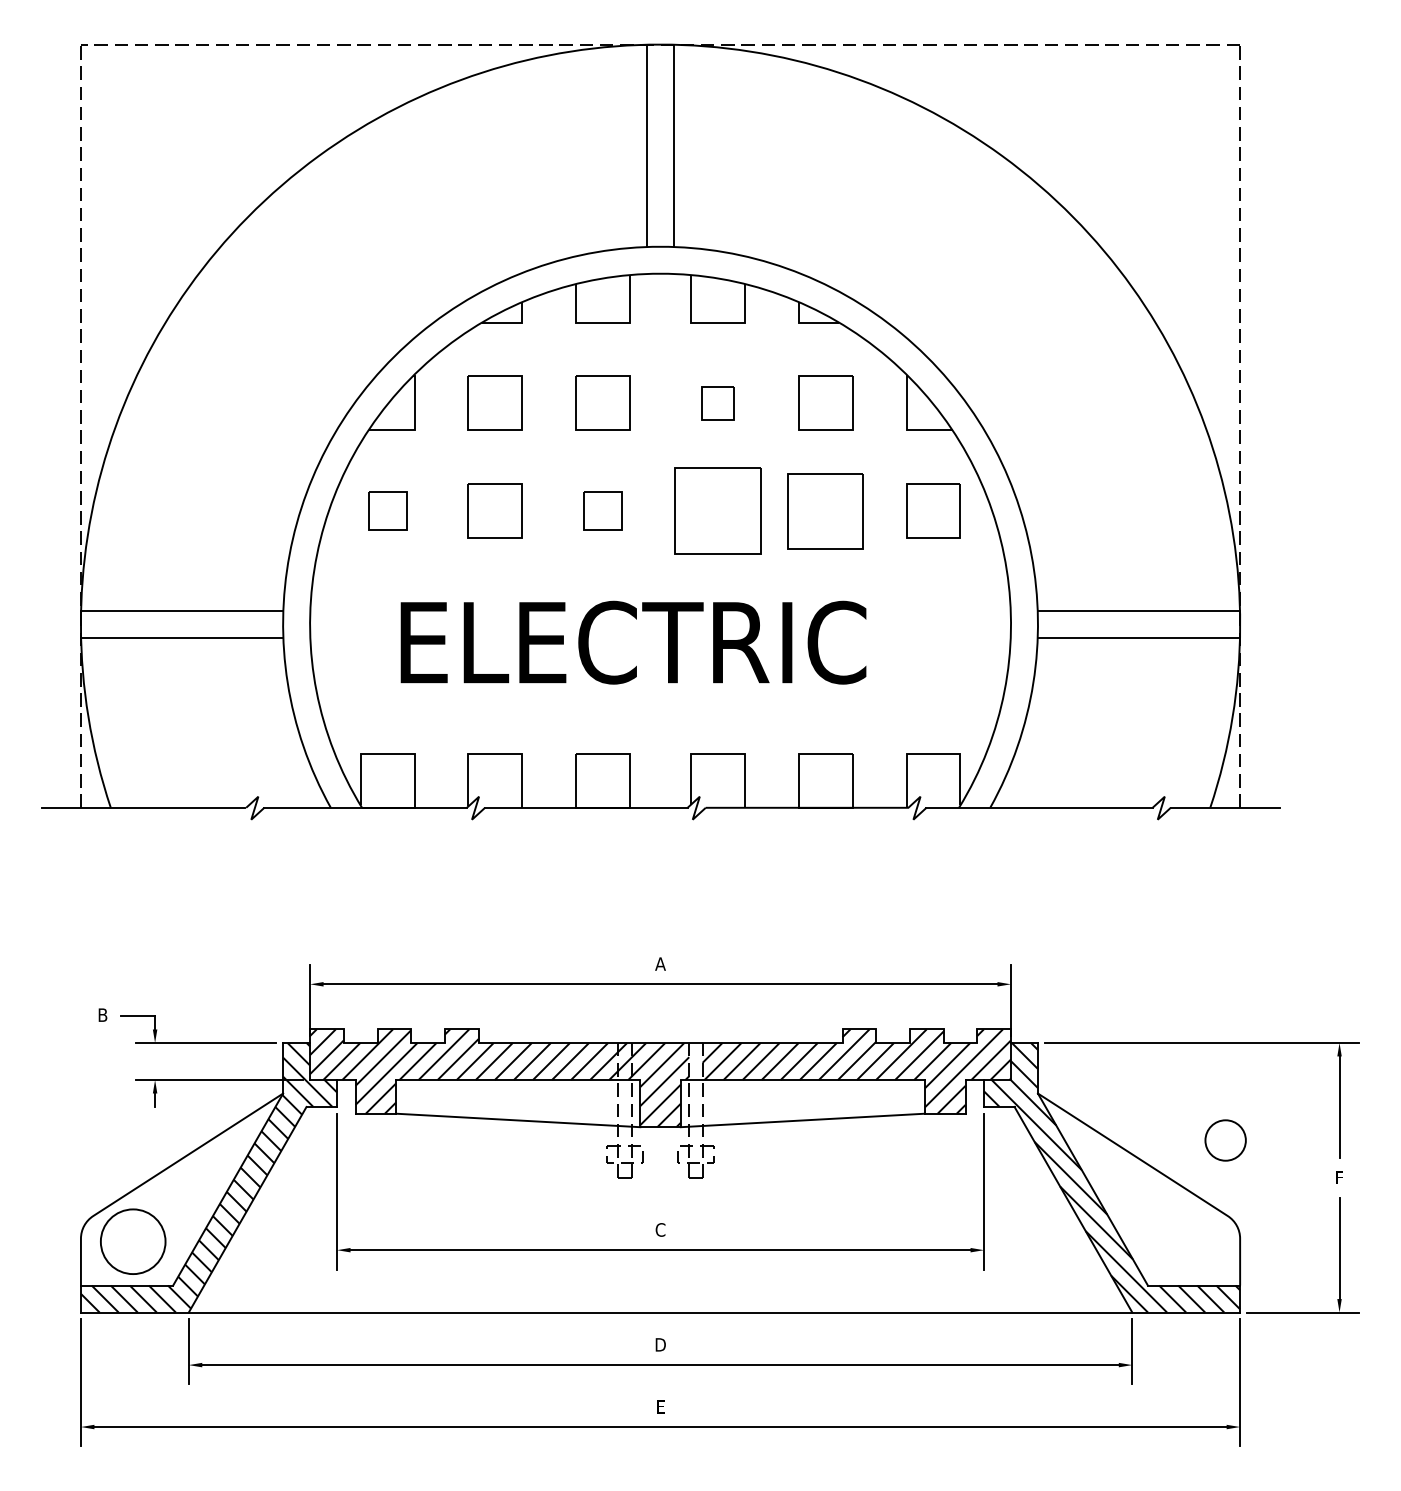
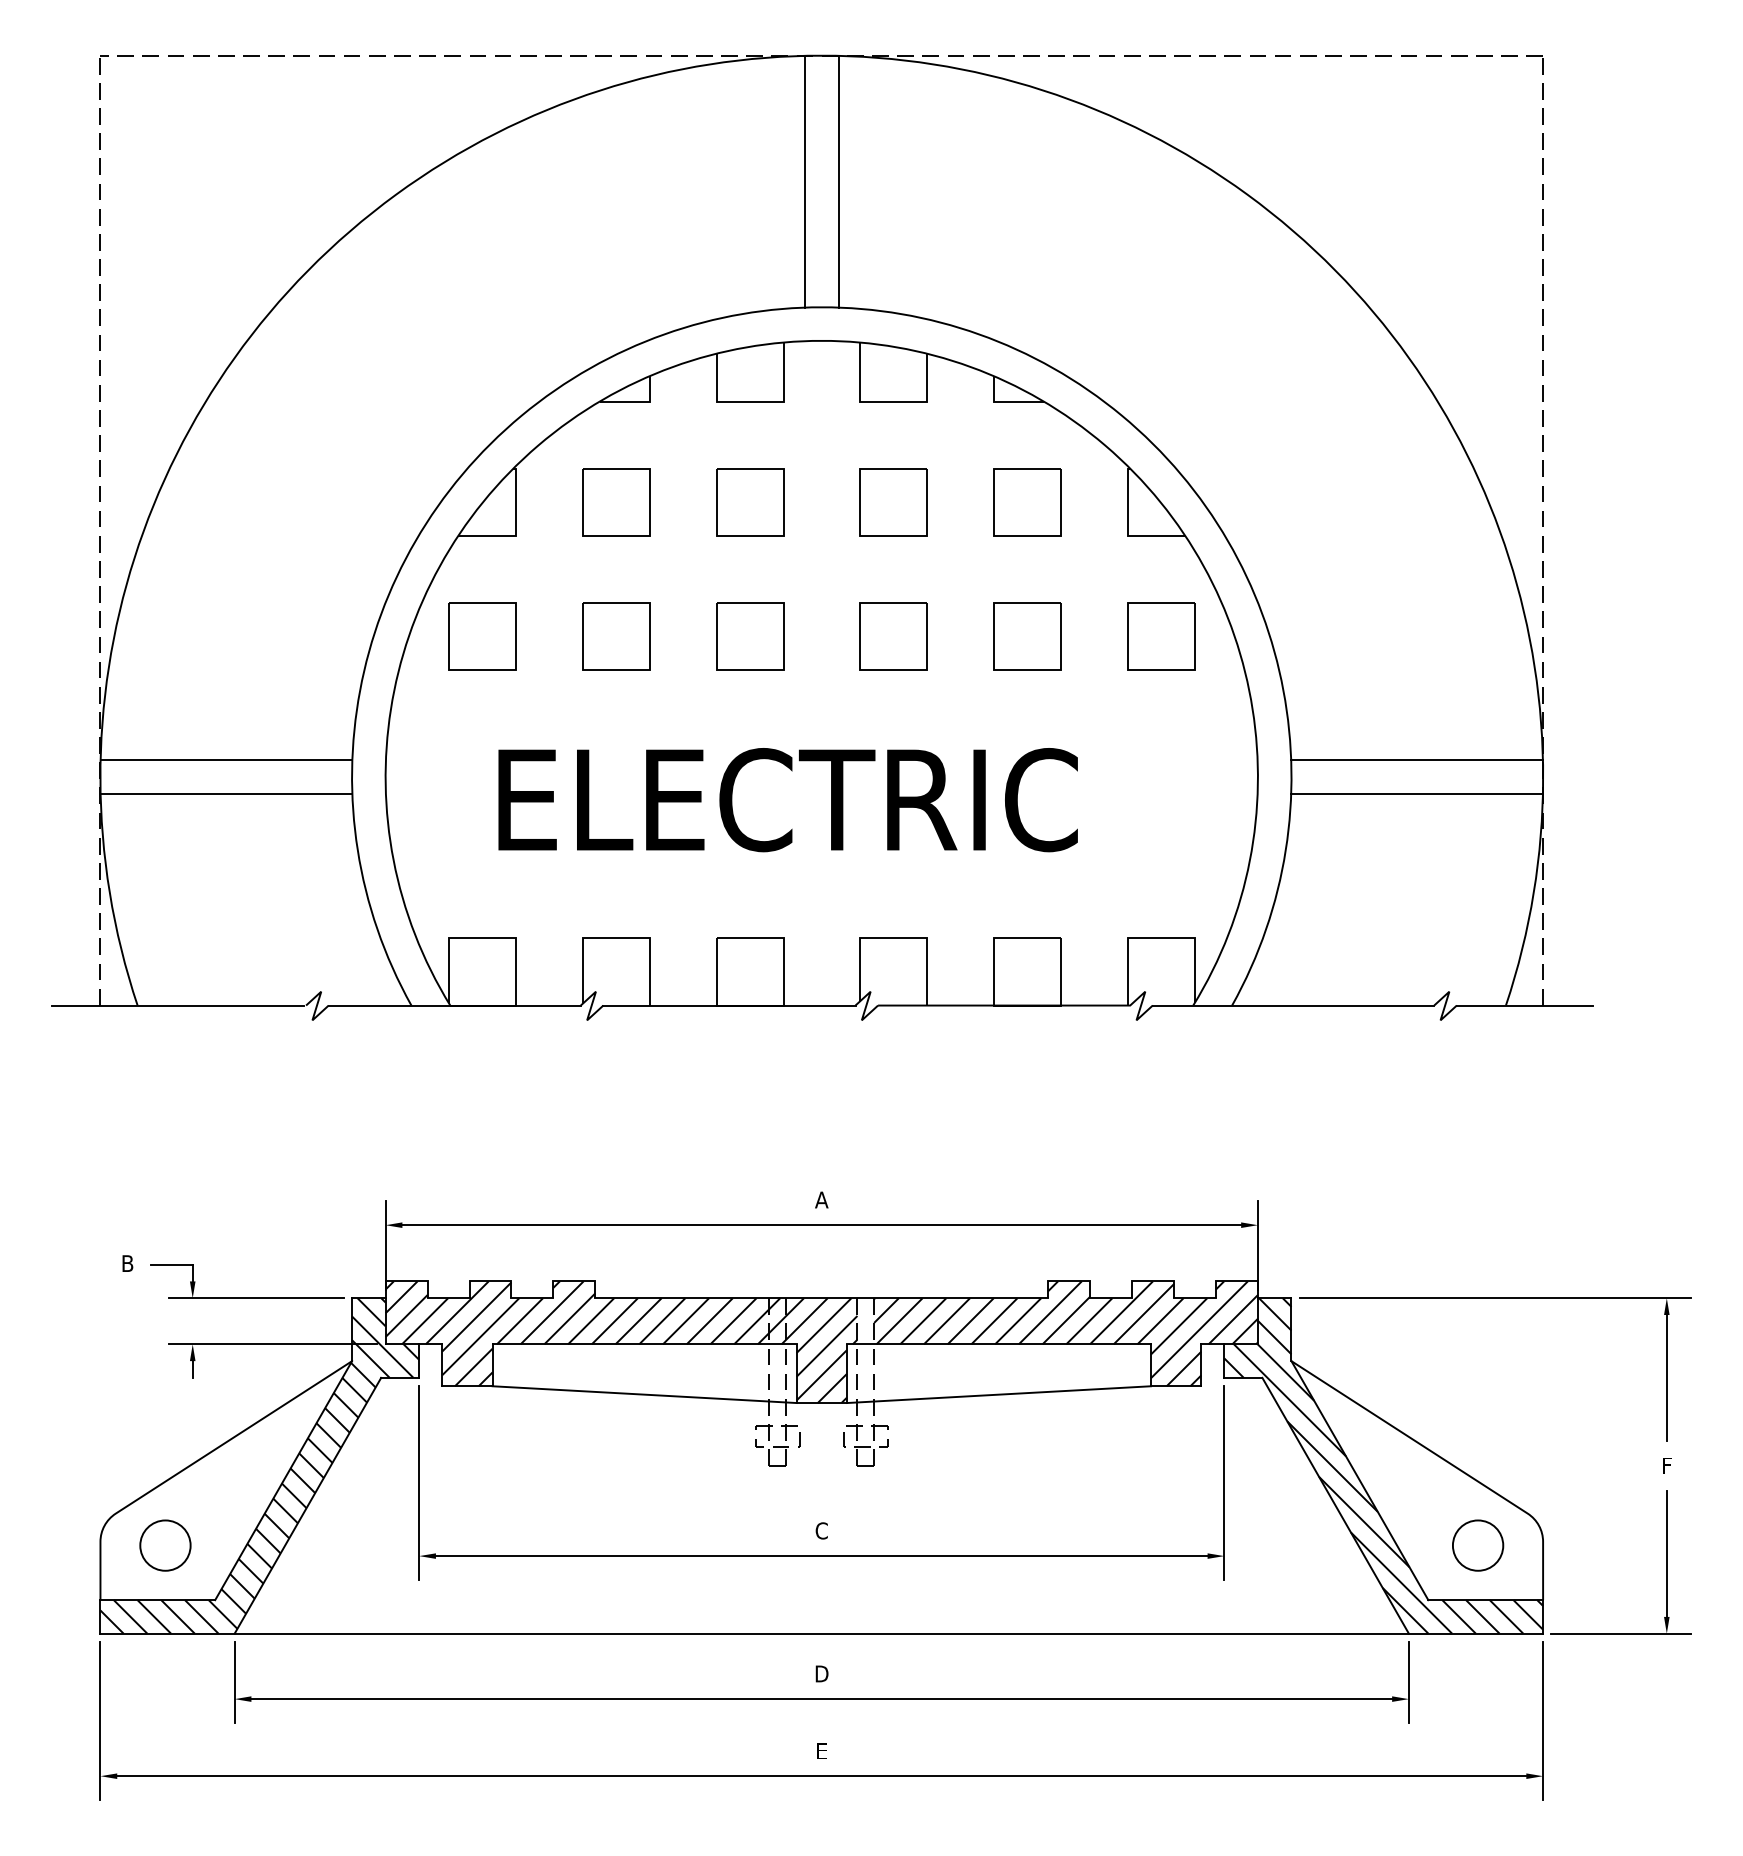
part: (718, 403) -> (893, 502), size x1.67
part: (387, 511) -> (482, 636), size x1.43
part: (603, 511) -> (750, 636), size x1.43
part: (718, 511) -> (893, 636), size x0.62
part: (825, 511) -> (1027, 636), size x0.71
circle: (1225, 1140) -> (1478, 1545), moved
circle: (133, 1241) -> (165, 1545), size x0.62

